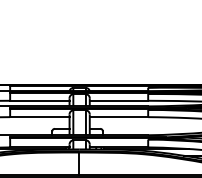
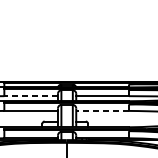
line: (39, 100) -> (30, 95), solid -> dashed
line: (118, 117) -> (102, 111), solid -> dashed

